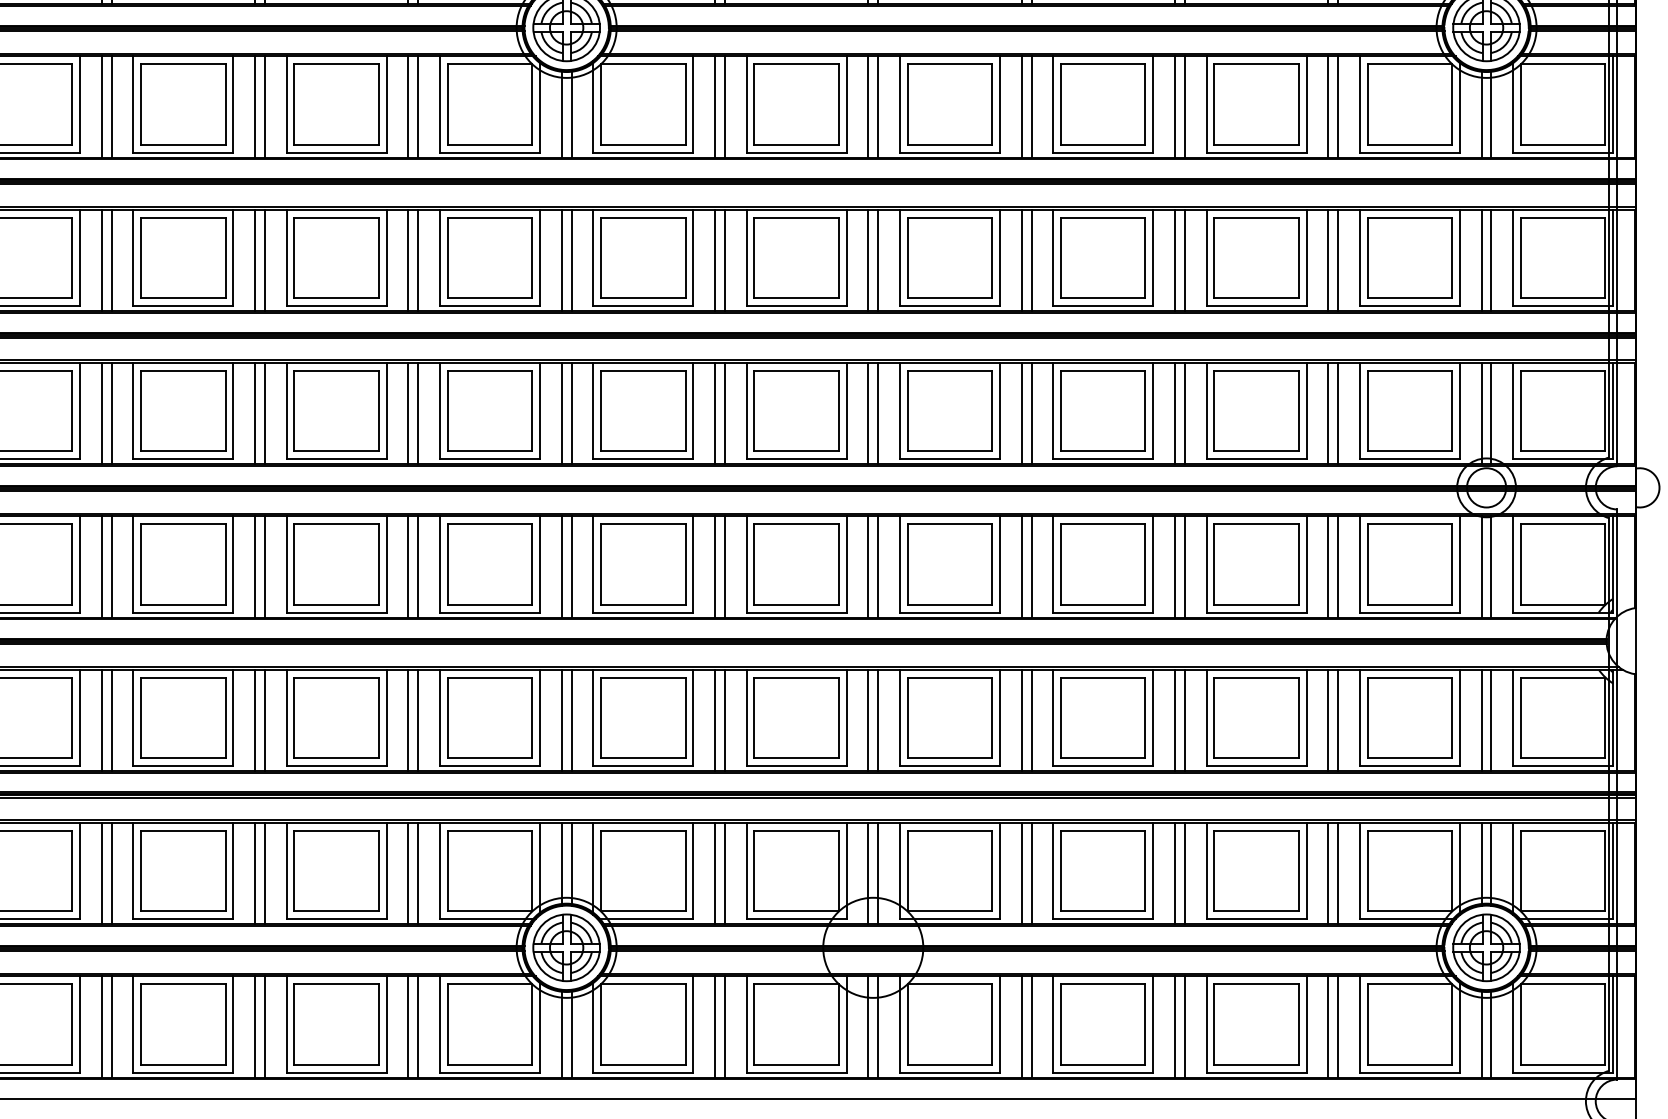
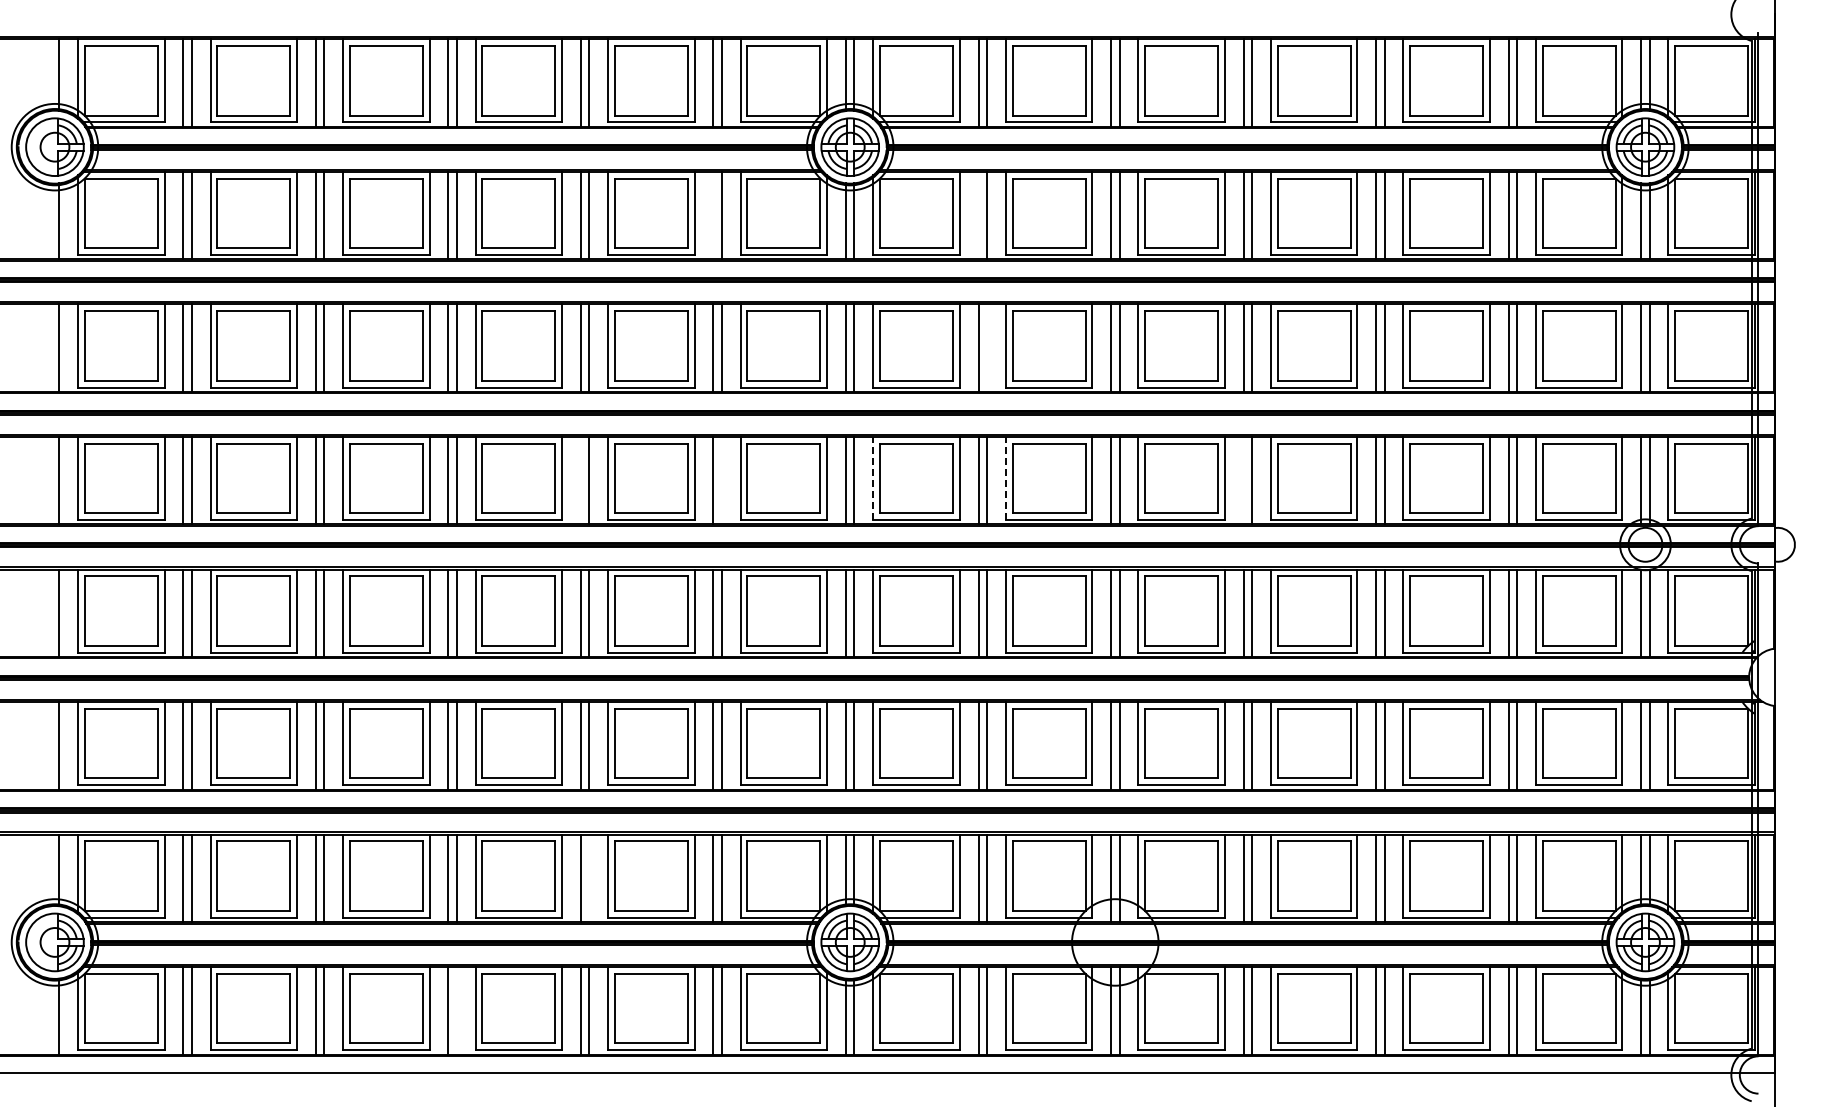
line: (408, 106) -> (713, 215), removed
line: (715, 106) -> (978, 215), removed
line: (725, 259) -> (987, 347), removed
line: (593, 411) -> (873, 478), solid -> dashed
line: (746, 411) -> (1005, 478), solid -> dashed
line: (254, 413) -> (580, 480), removed
line: (417, 413) -> (721, 480), removed
line: (1021, 413) -> (1243, 480), removed
line: (265, 873) -> (589, 878), removed
line: (111, 1026) -> (456, 1010), removed

